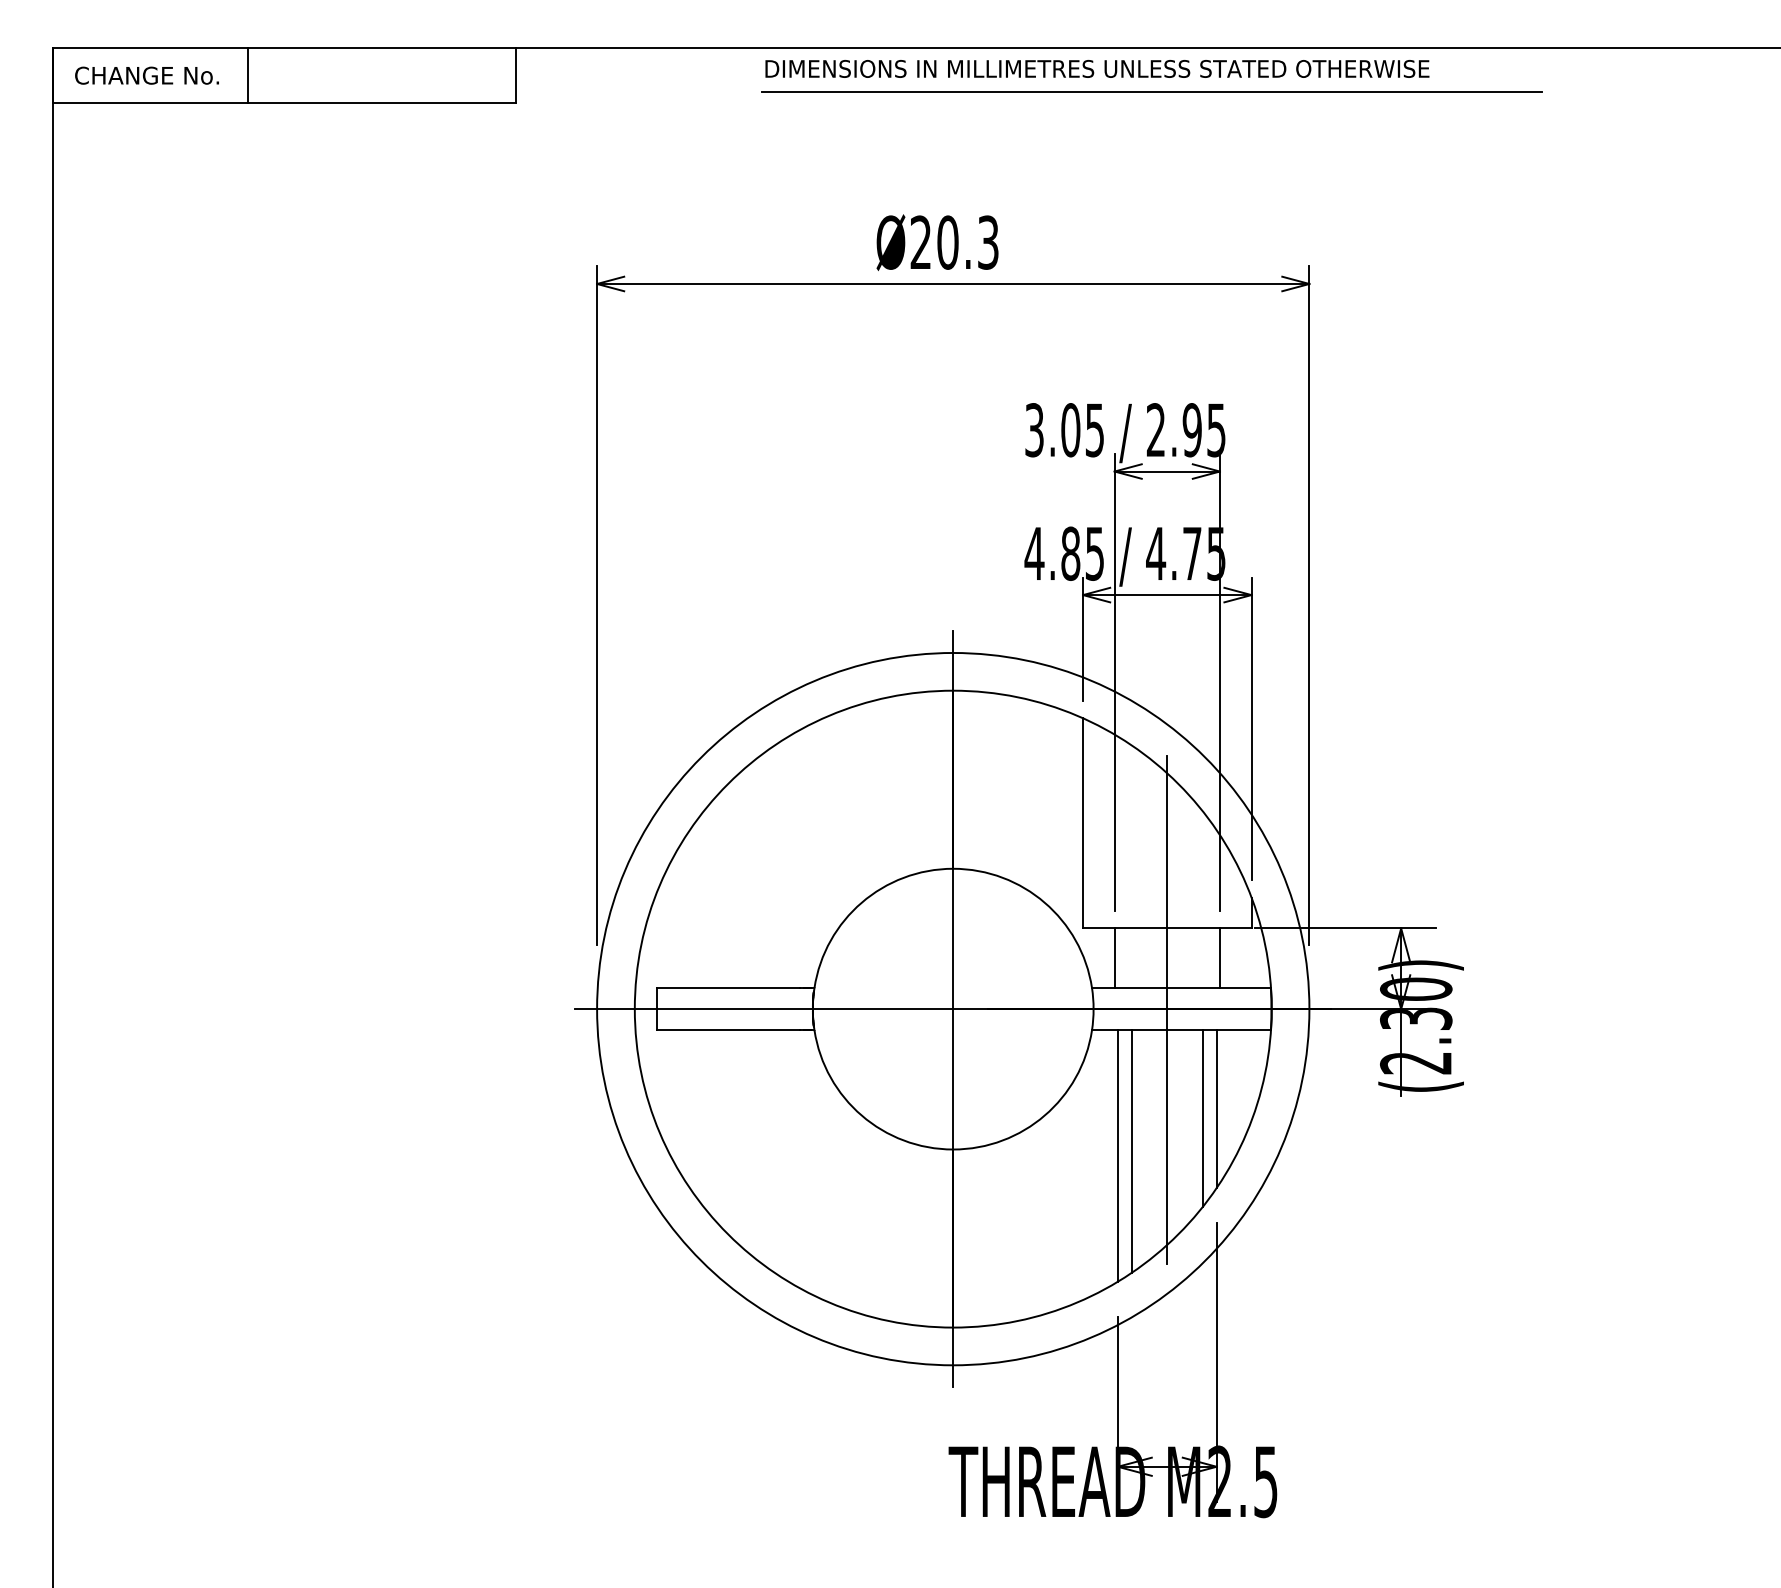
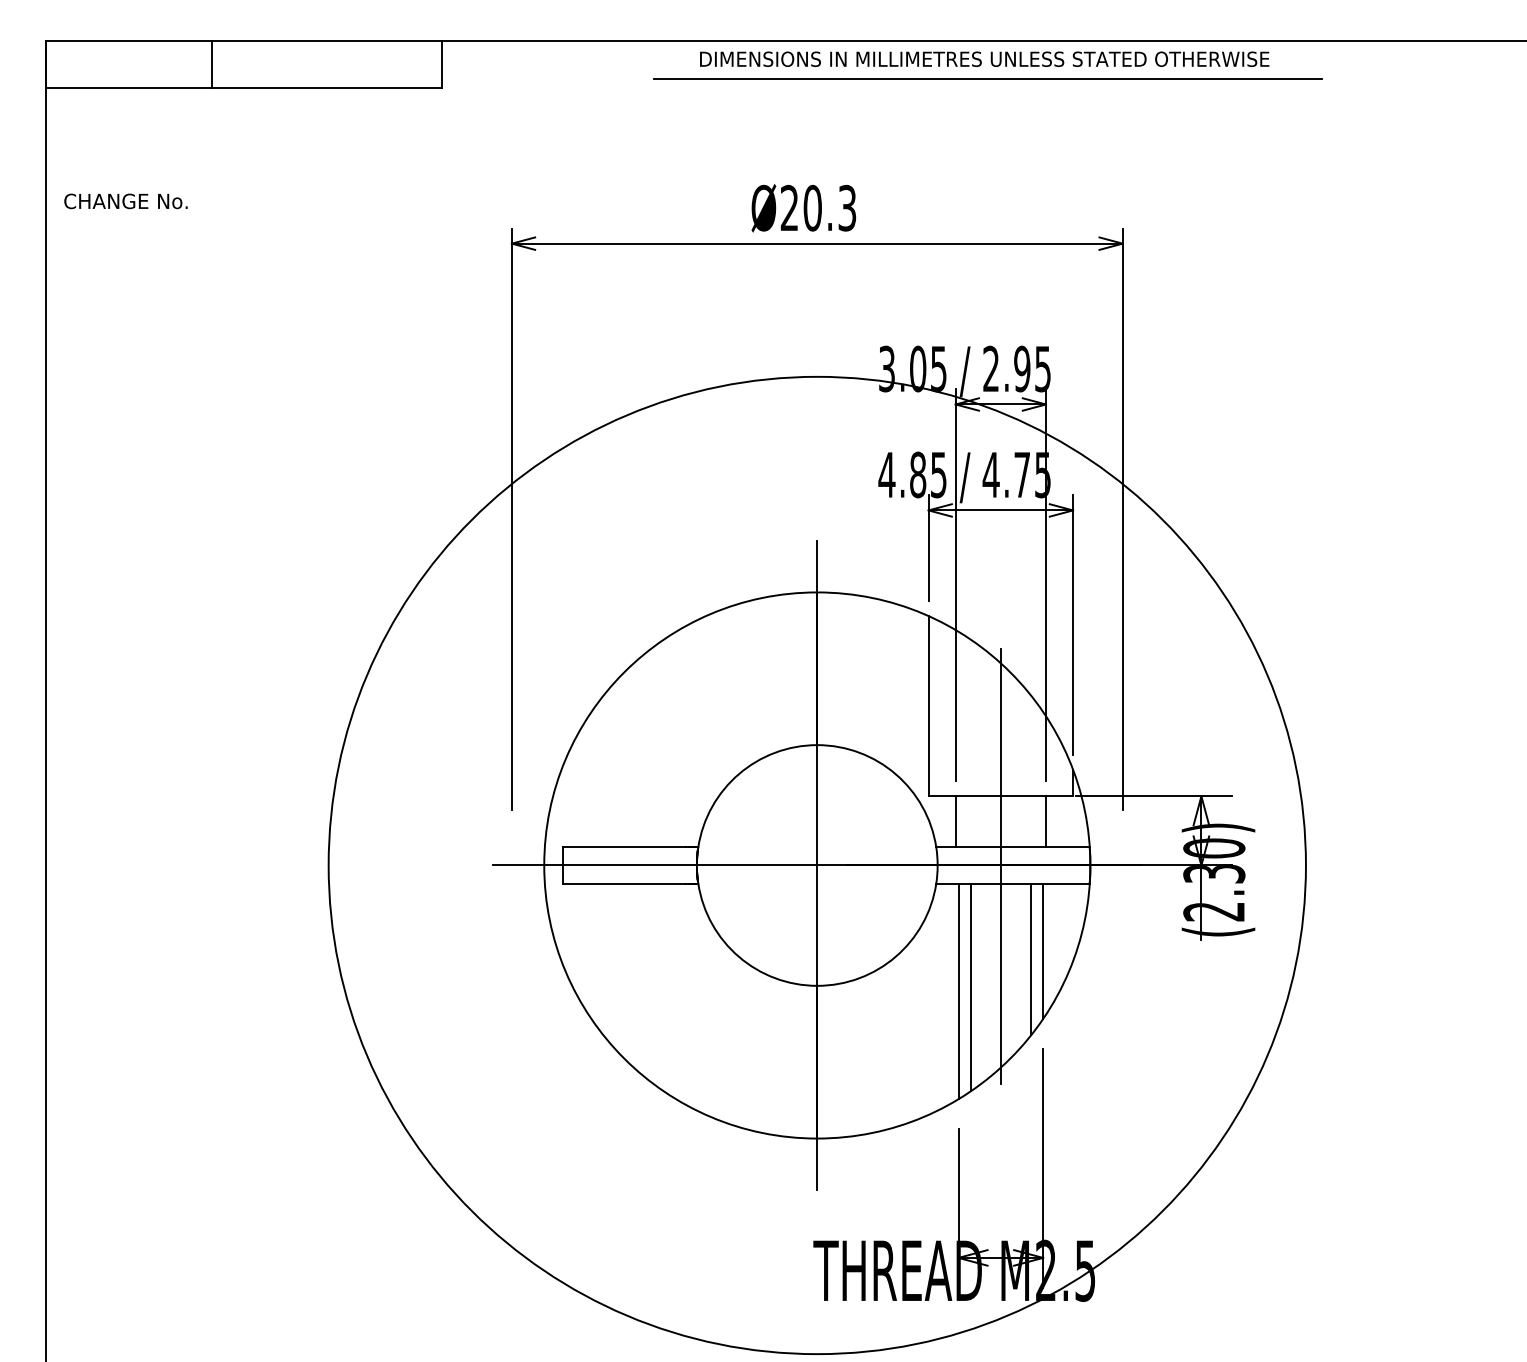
text: (1097, 68) -> (984, 58), moved
text: (146, 75) -> (125, 201), moved
circle: (953, 1008) -> (817, 864), size x1.6

